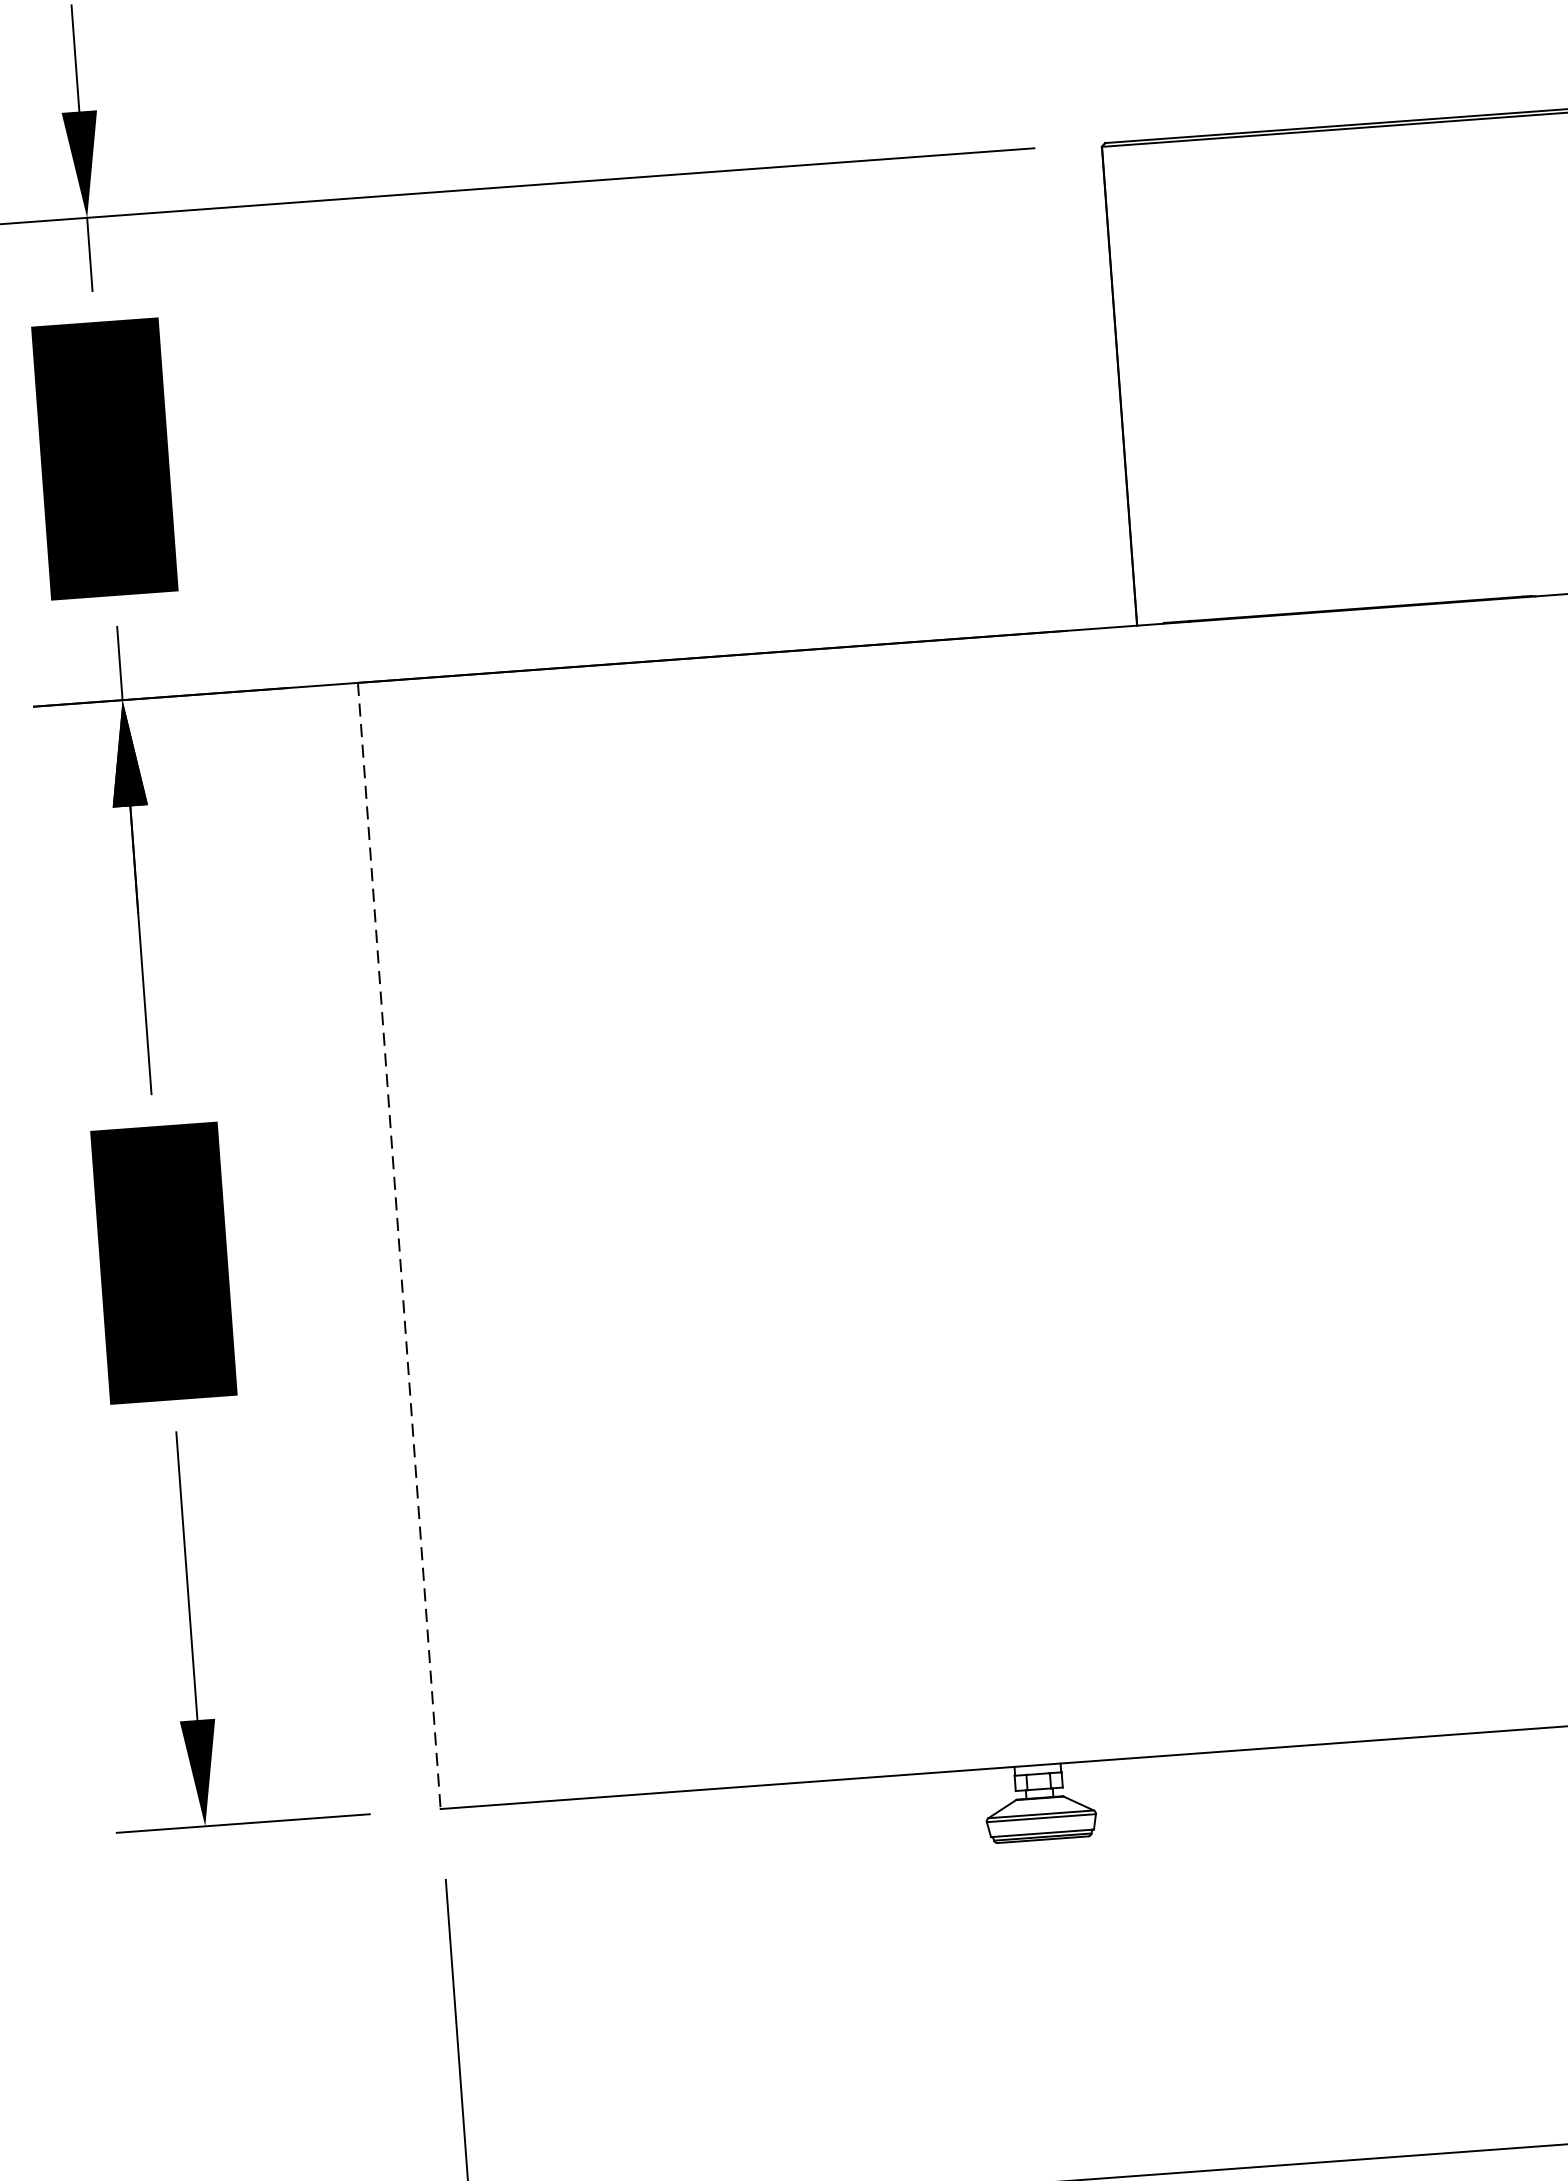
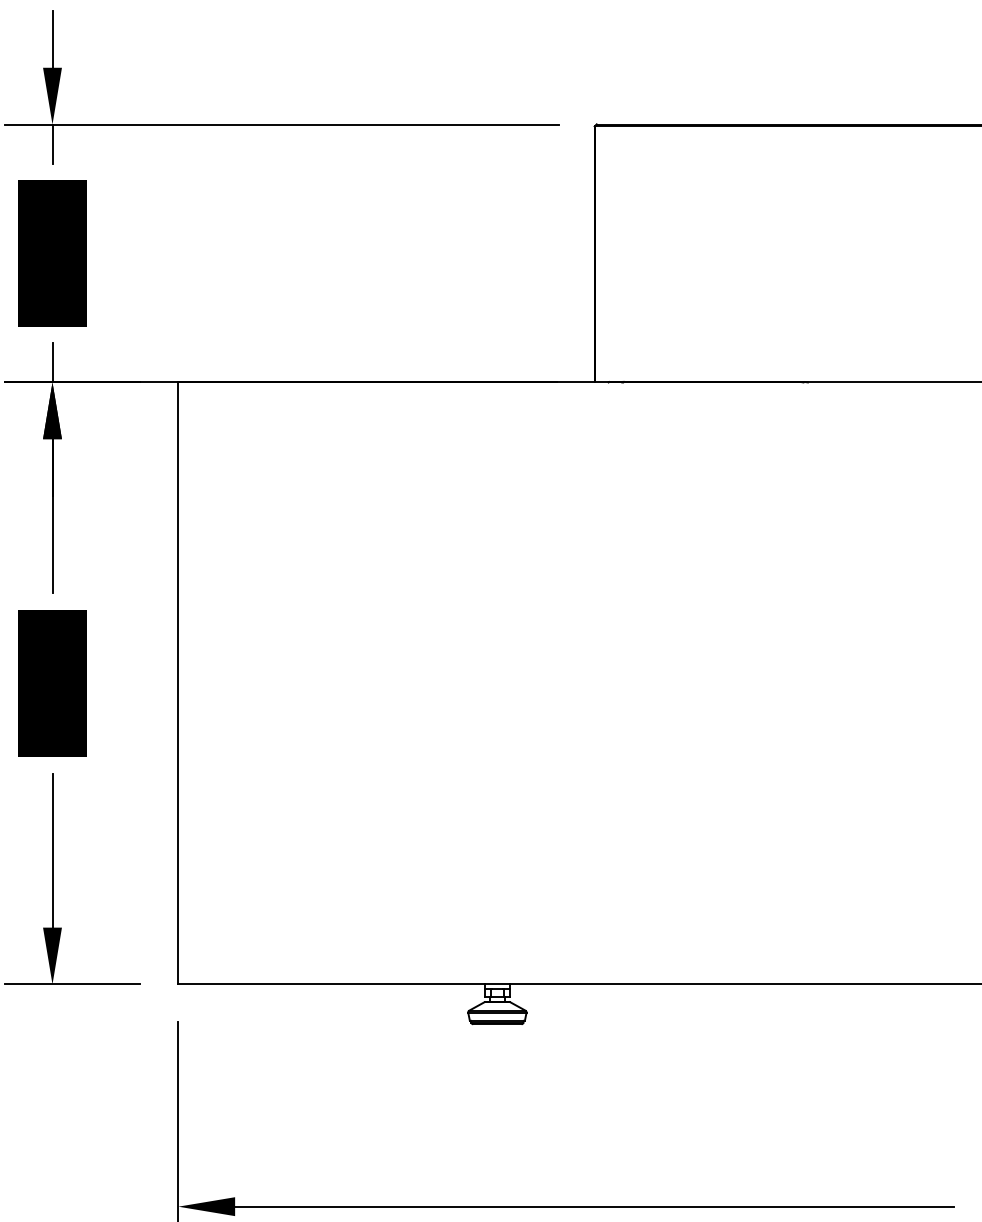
line: (399, 1246) -> (178, 683), dashed -> solid

